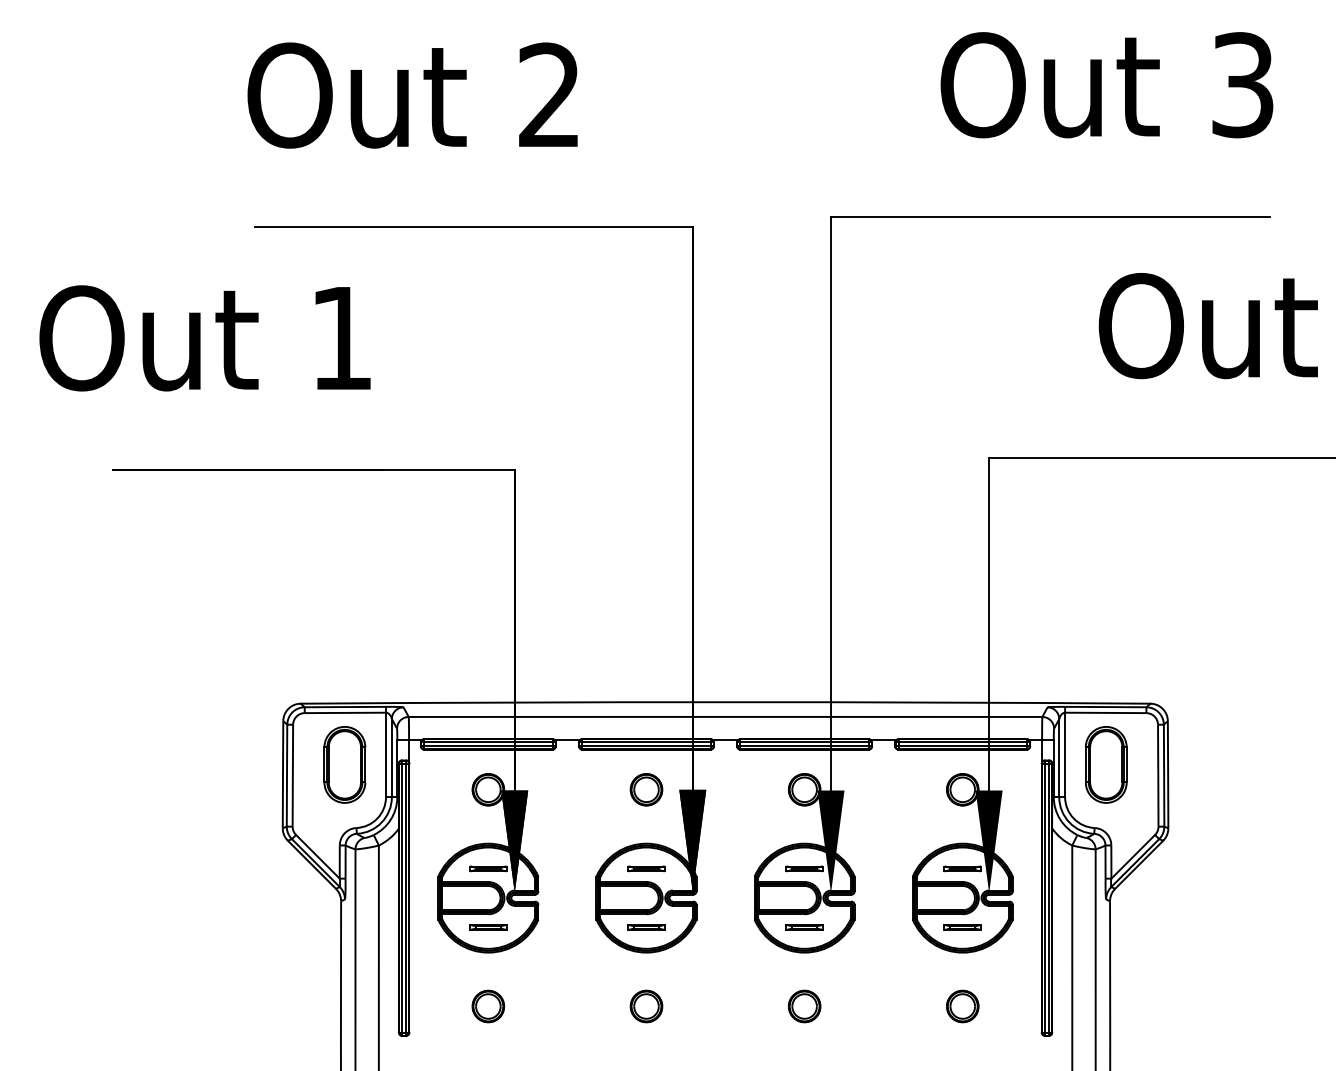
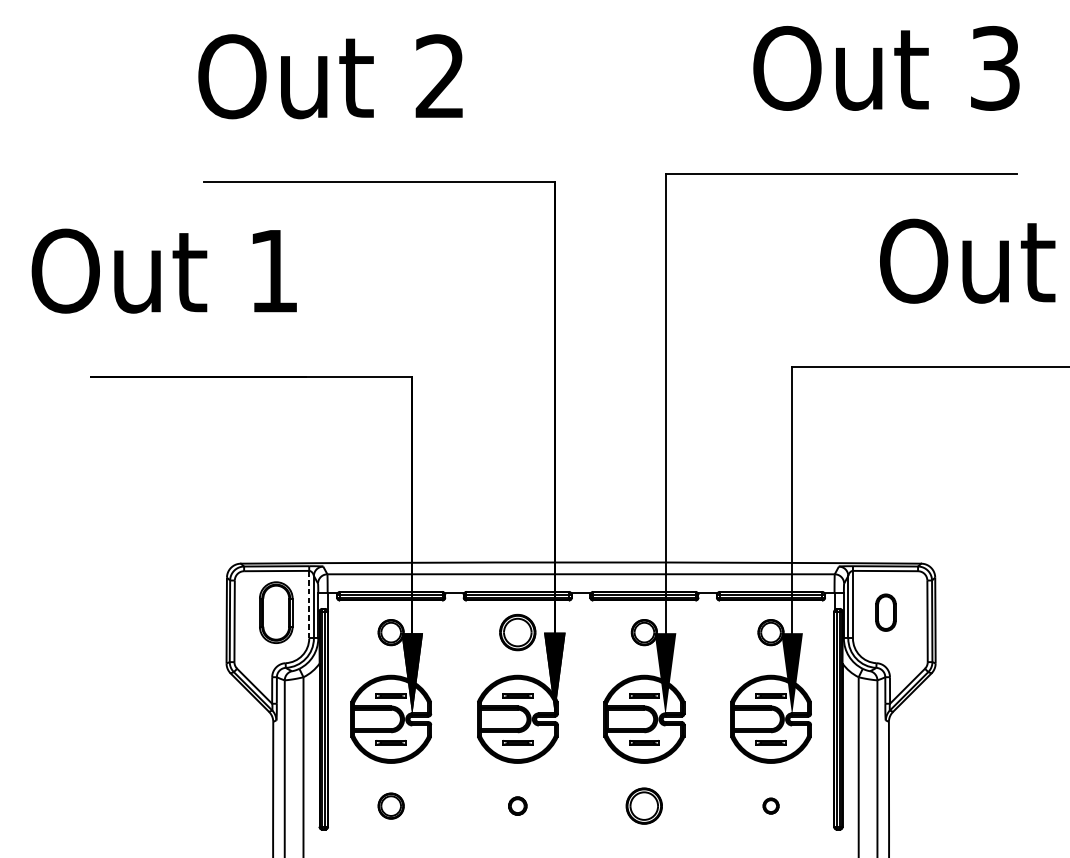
line: (386, 754) -> (309, 604), solid -> dashed
part: (1106, 764) -> (886, 612), size x0.6
part: (646, 789) -> (517, 632), size x1.4
part: (646, 1006) -> (517, 806), size x0.7
part: (804, 1006) -> (644, 806), size x1.4
part: (962, 1006) -> (770, 806), size x0.6

